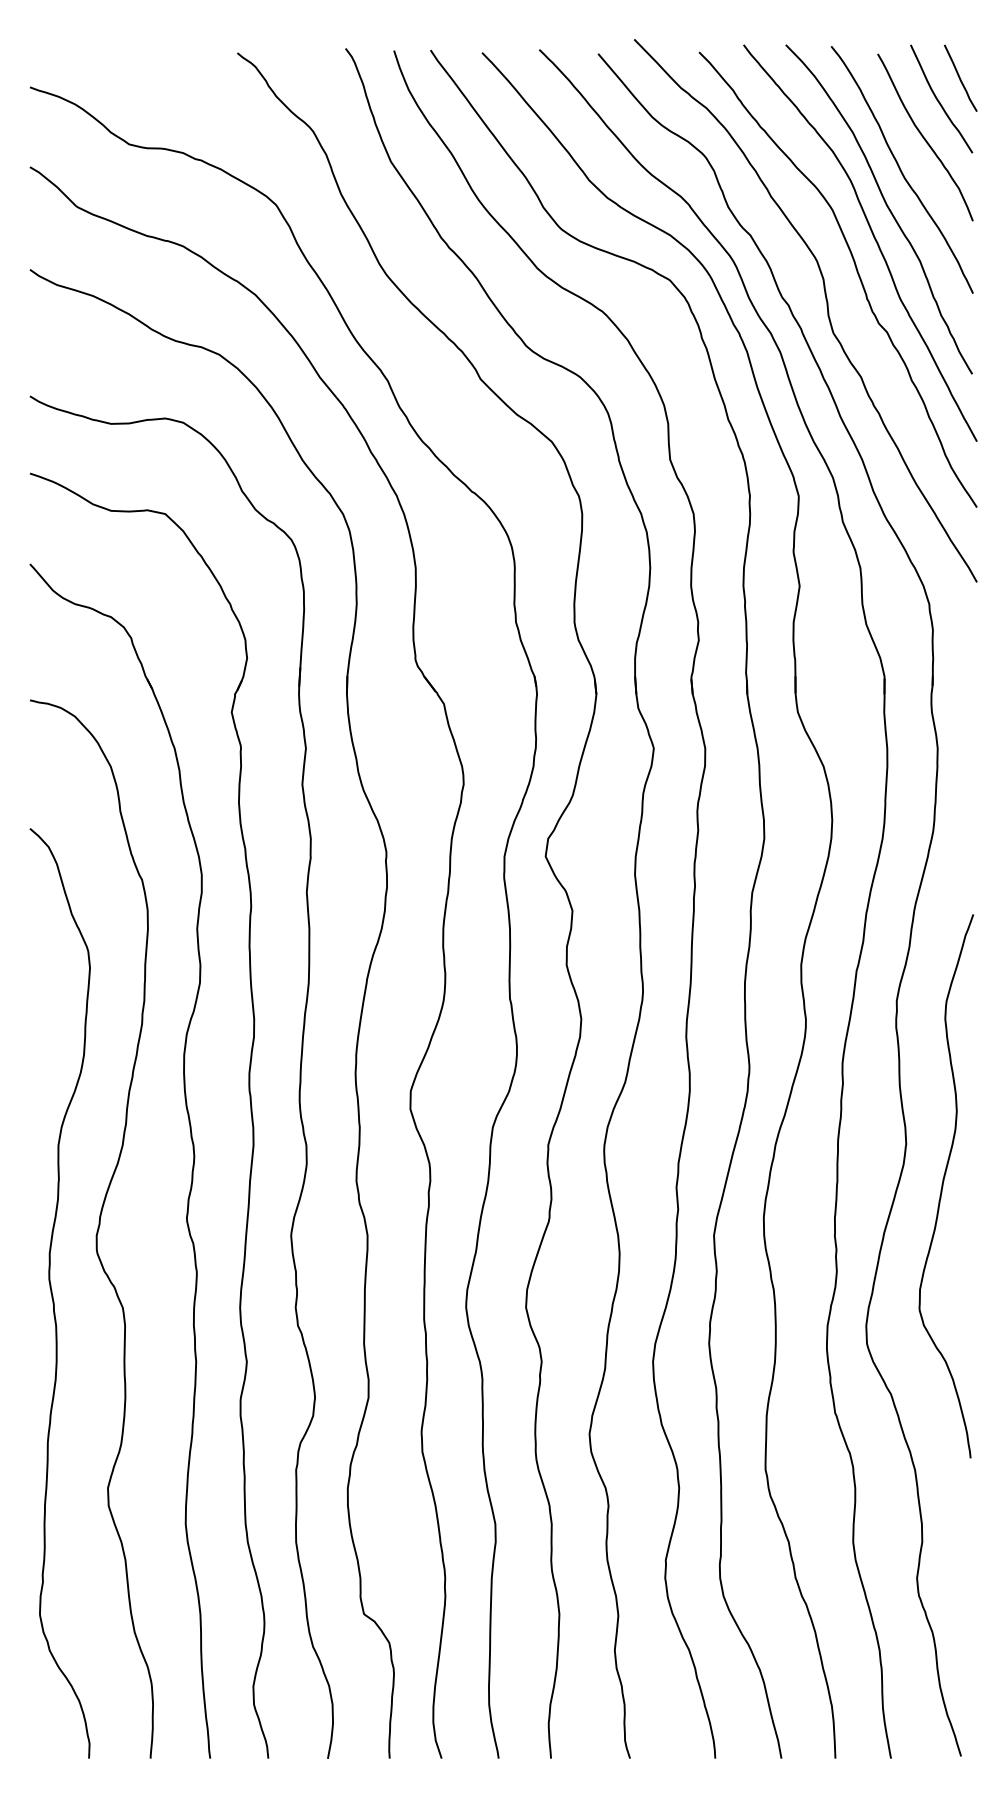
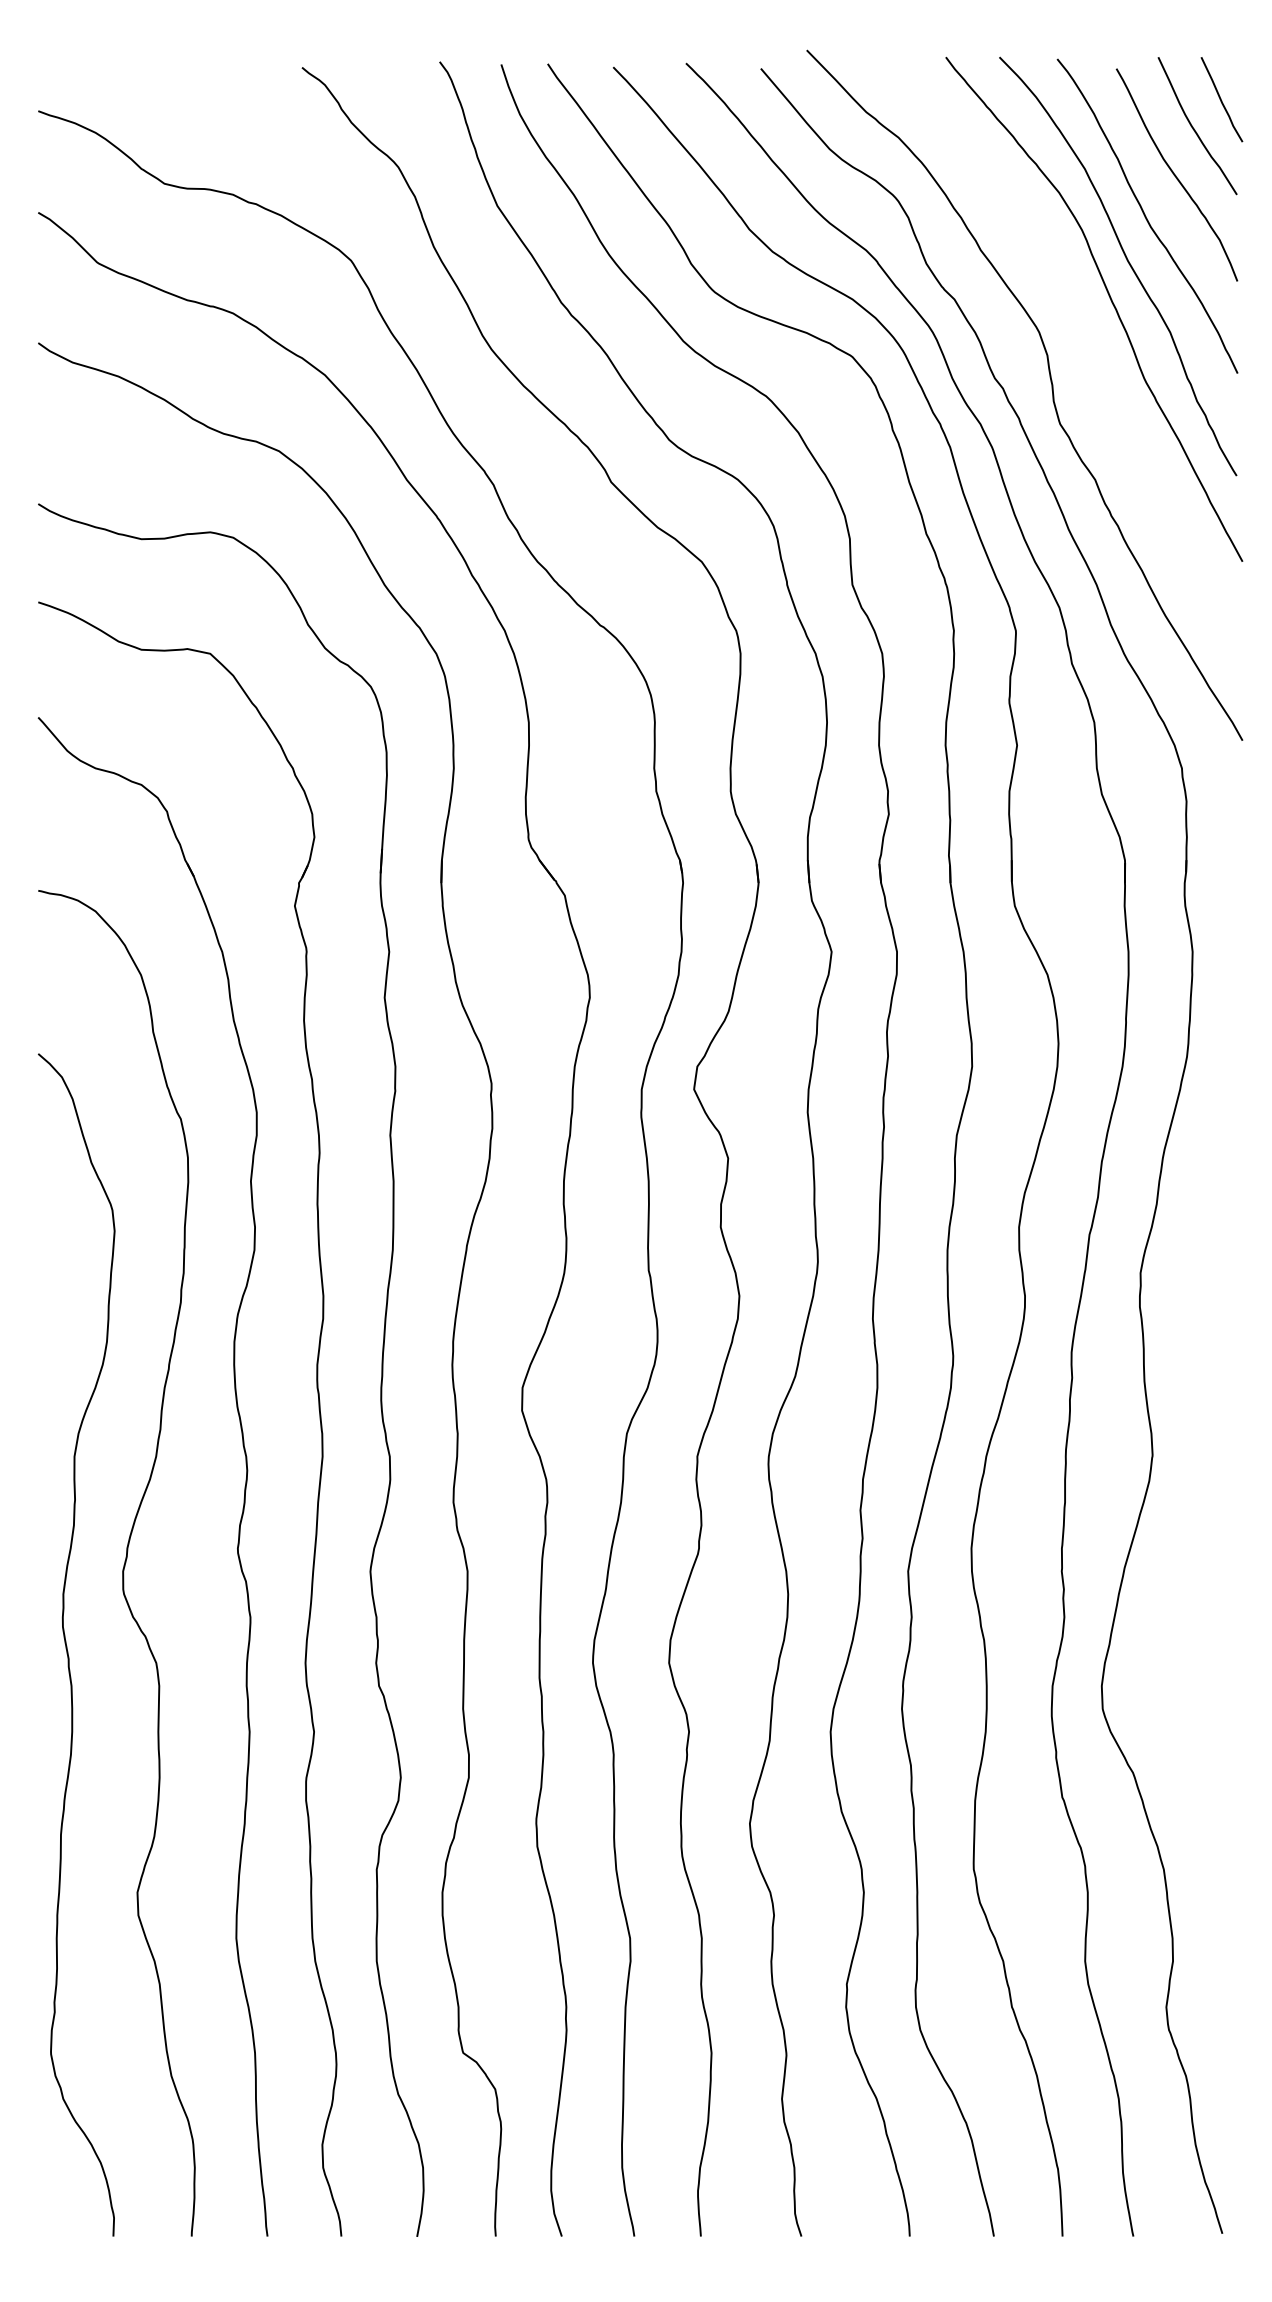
curve: (856, 272) -> (1089, 346), removed
curve: (943, 1186) -> (1199, 1508), removed

